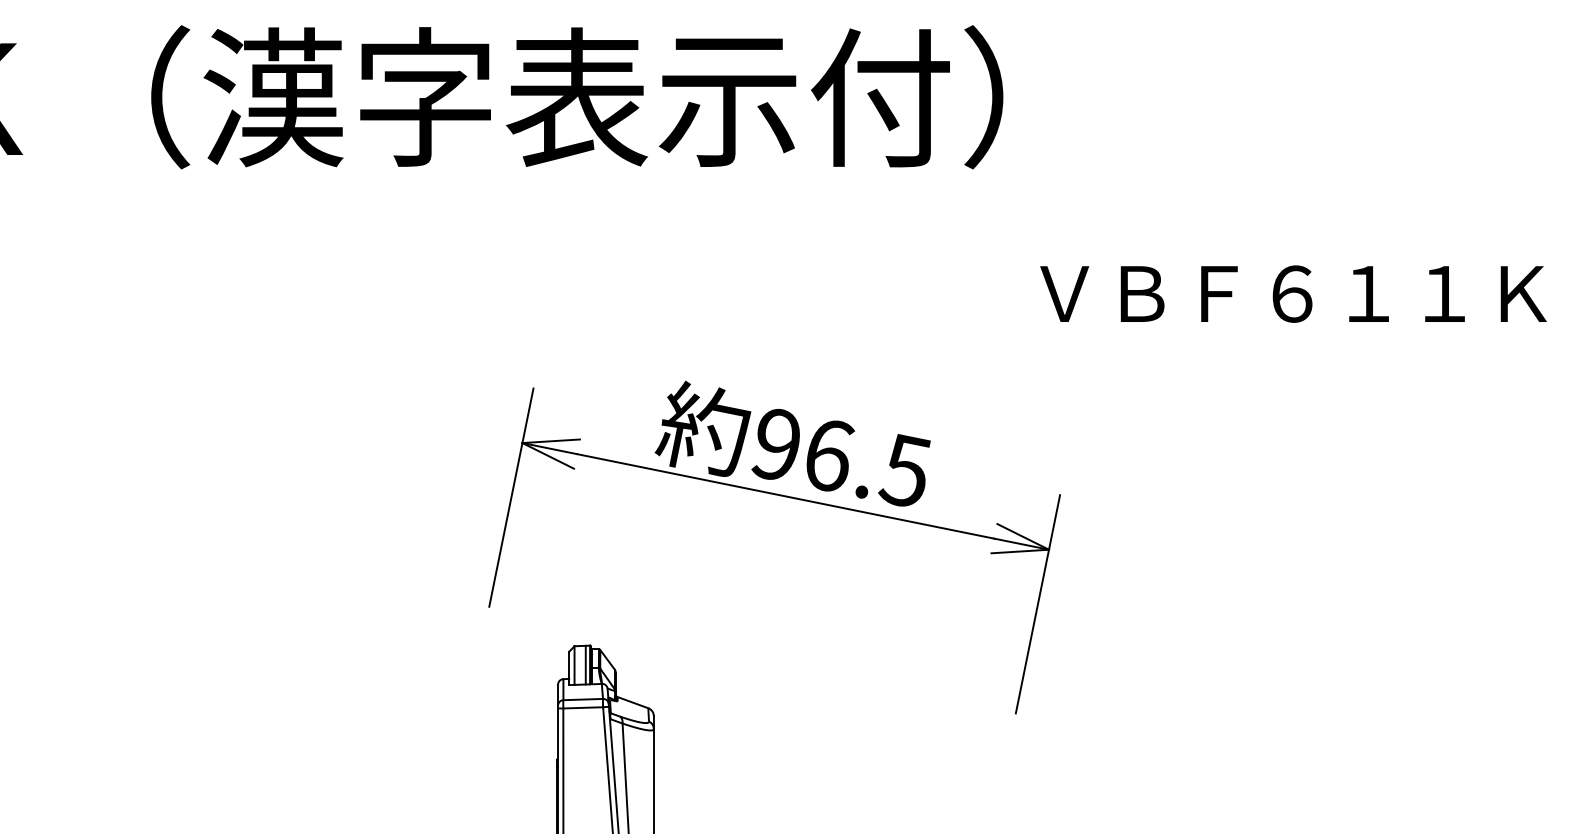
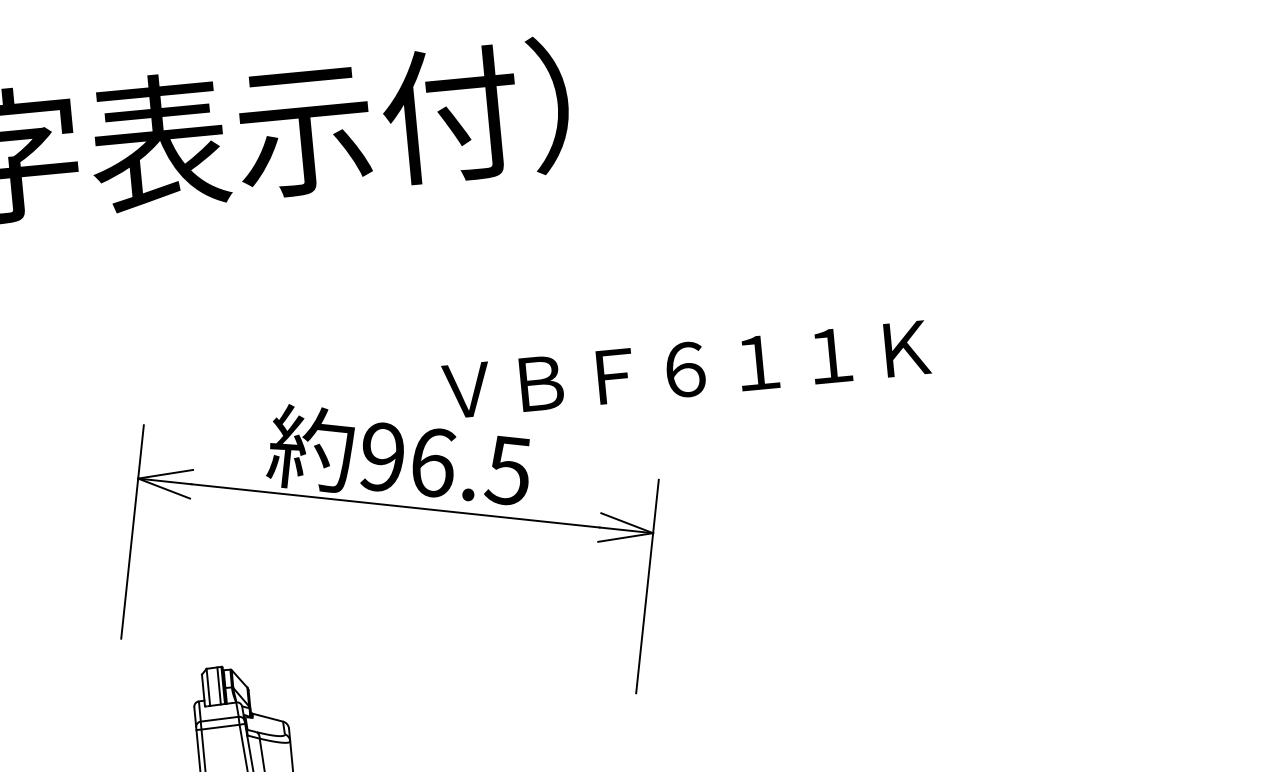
text: (1293, 293) -> (686, 369), moved

